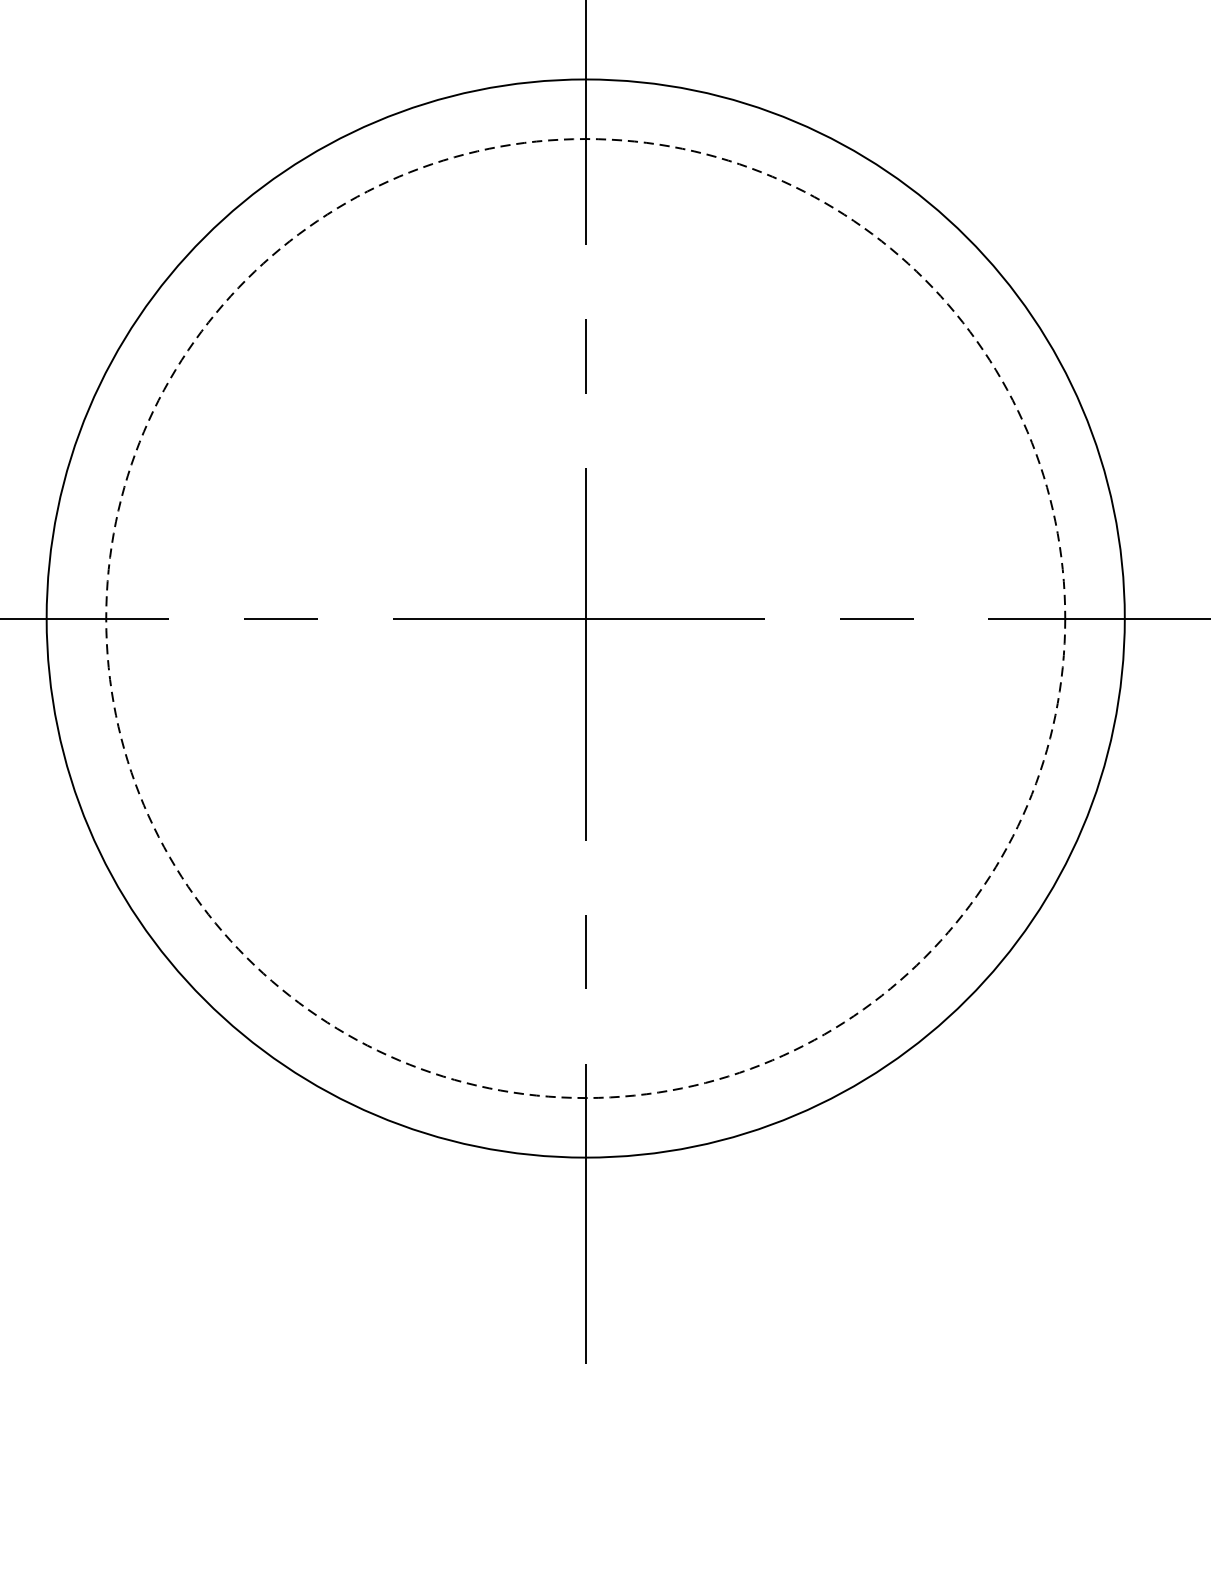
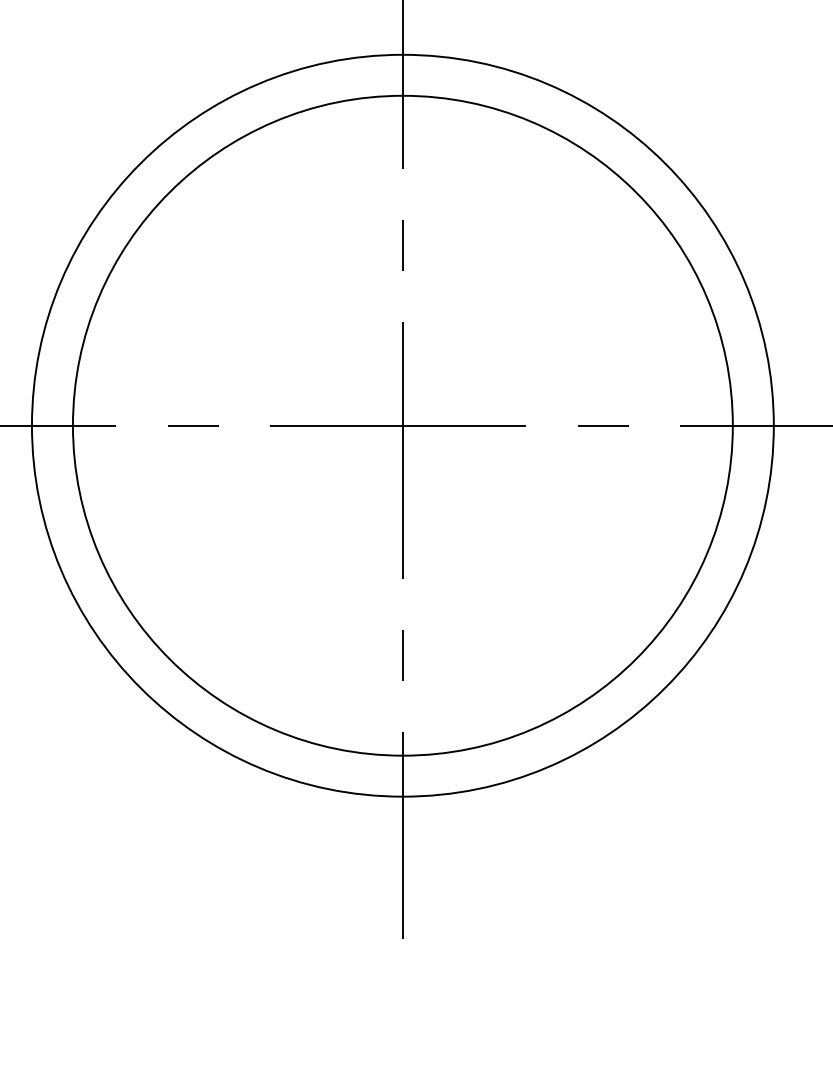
circle: (585, 618) -> (402, 425), dashed -> solid

